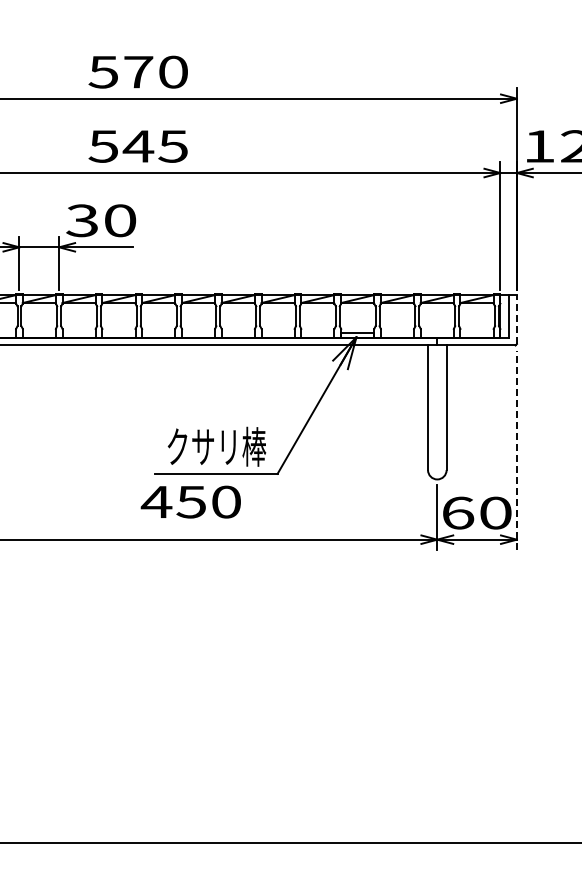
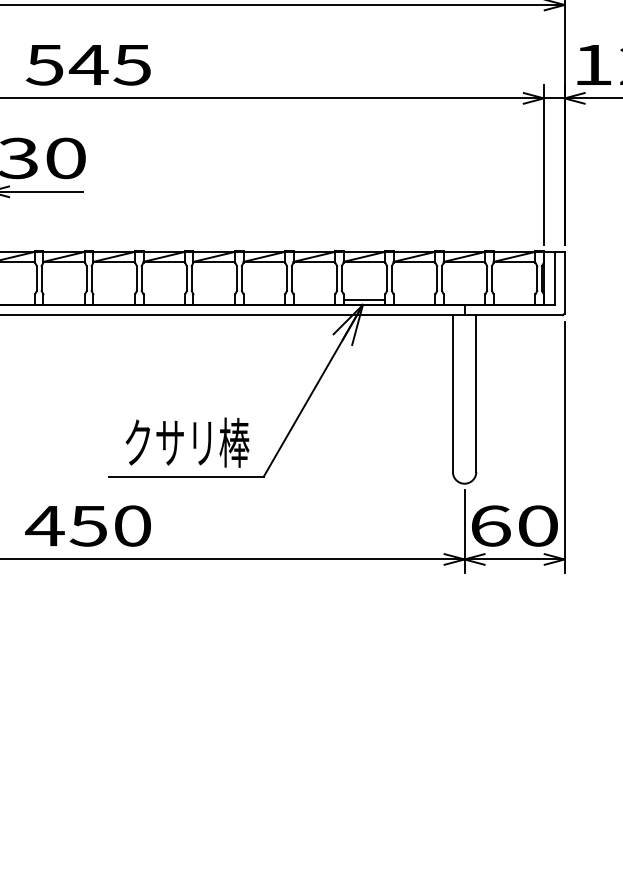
line: (516, 319) -> (564, 282), dashed -> solid
line: (516, 450) -> (564, 447), dashed -> solid
text: (190, 501) -> (87, 525), moved

